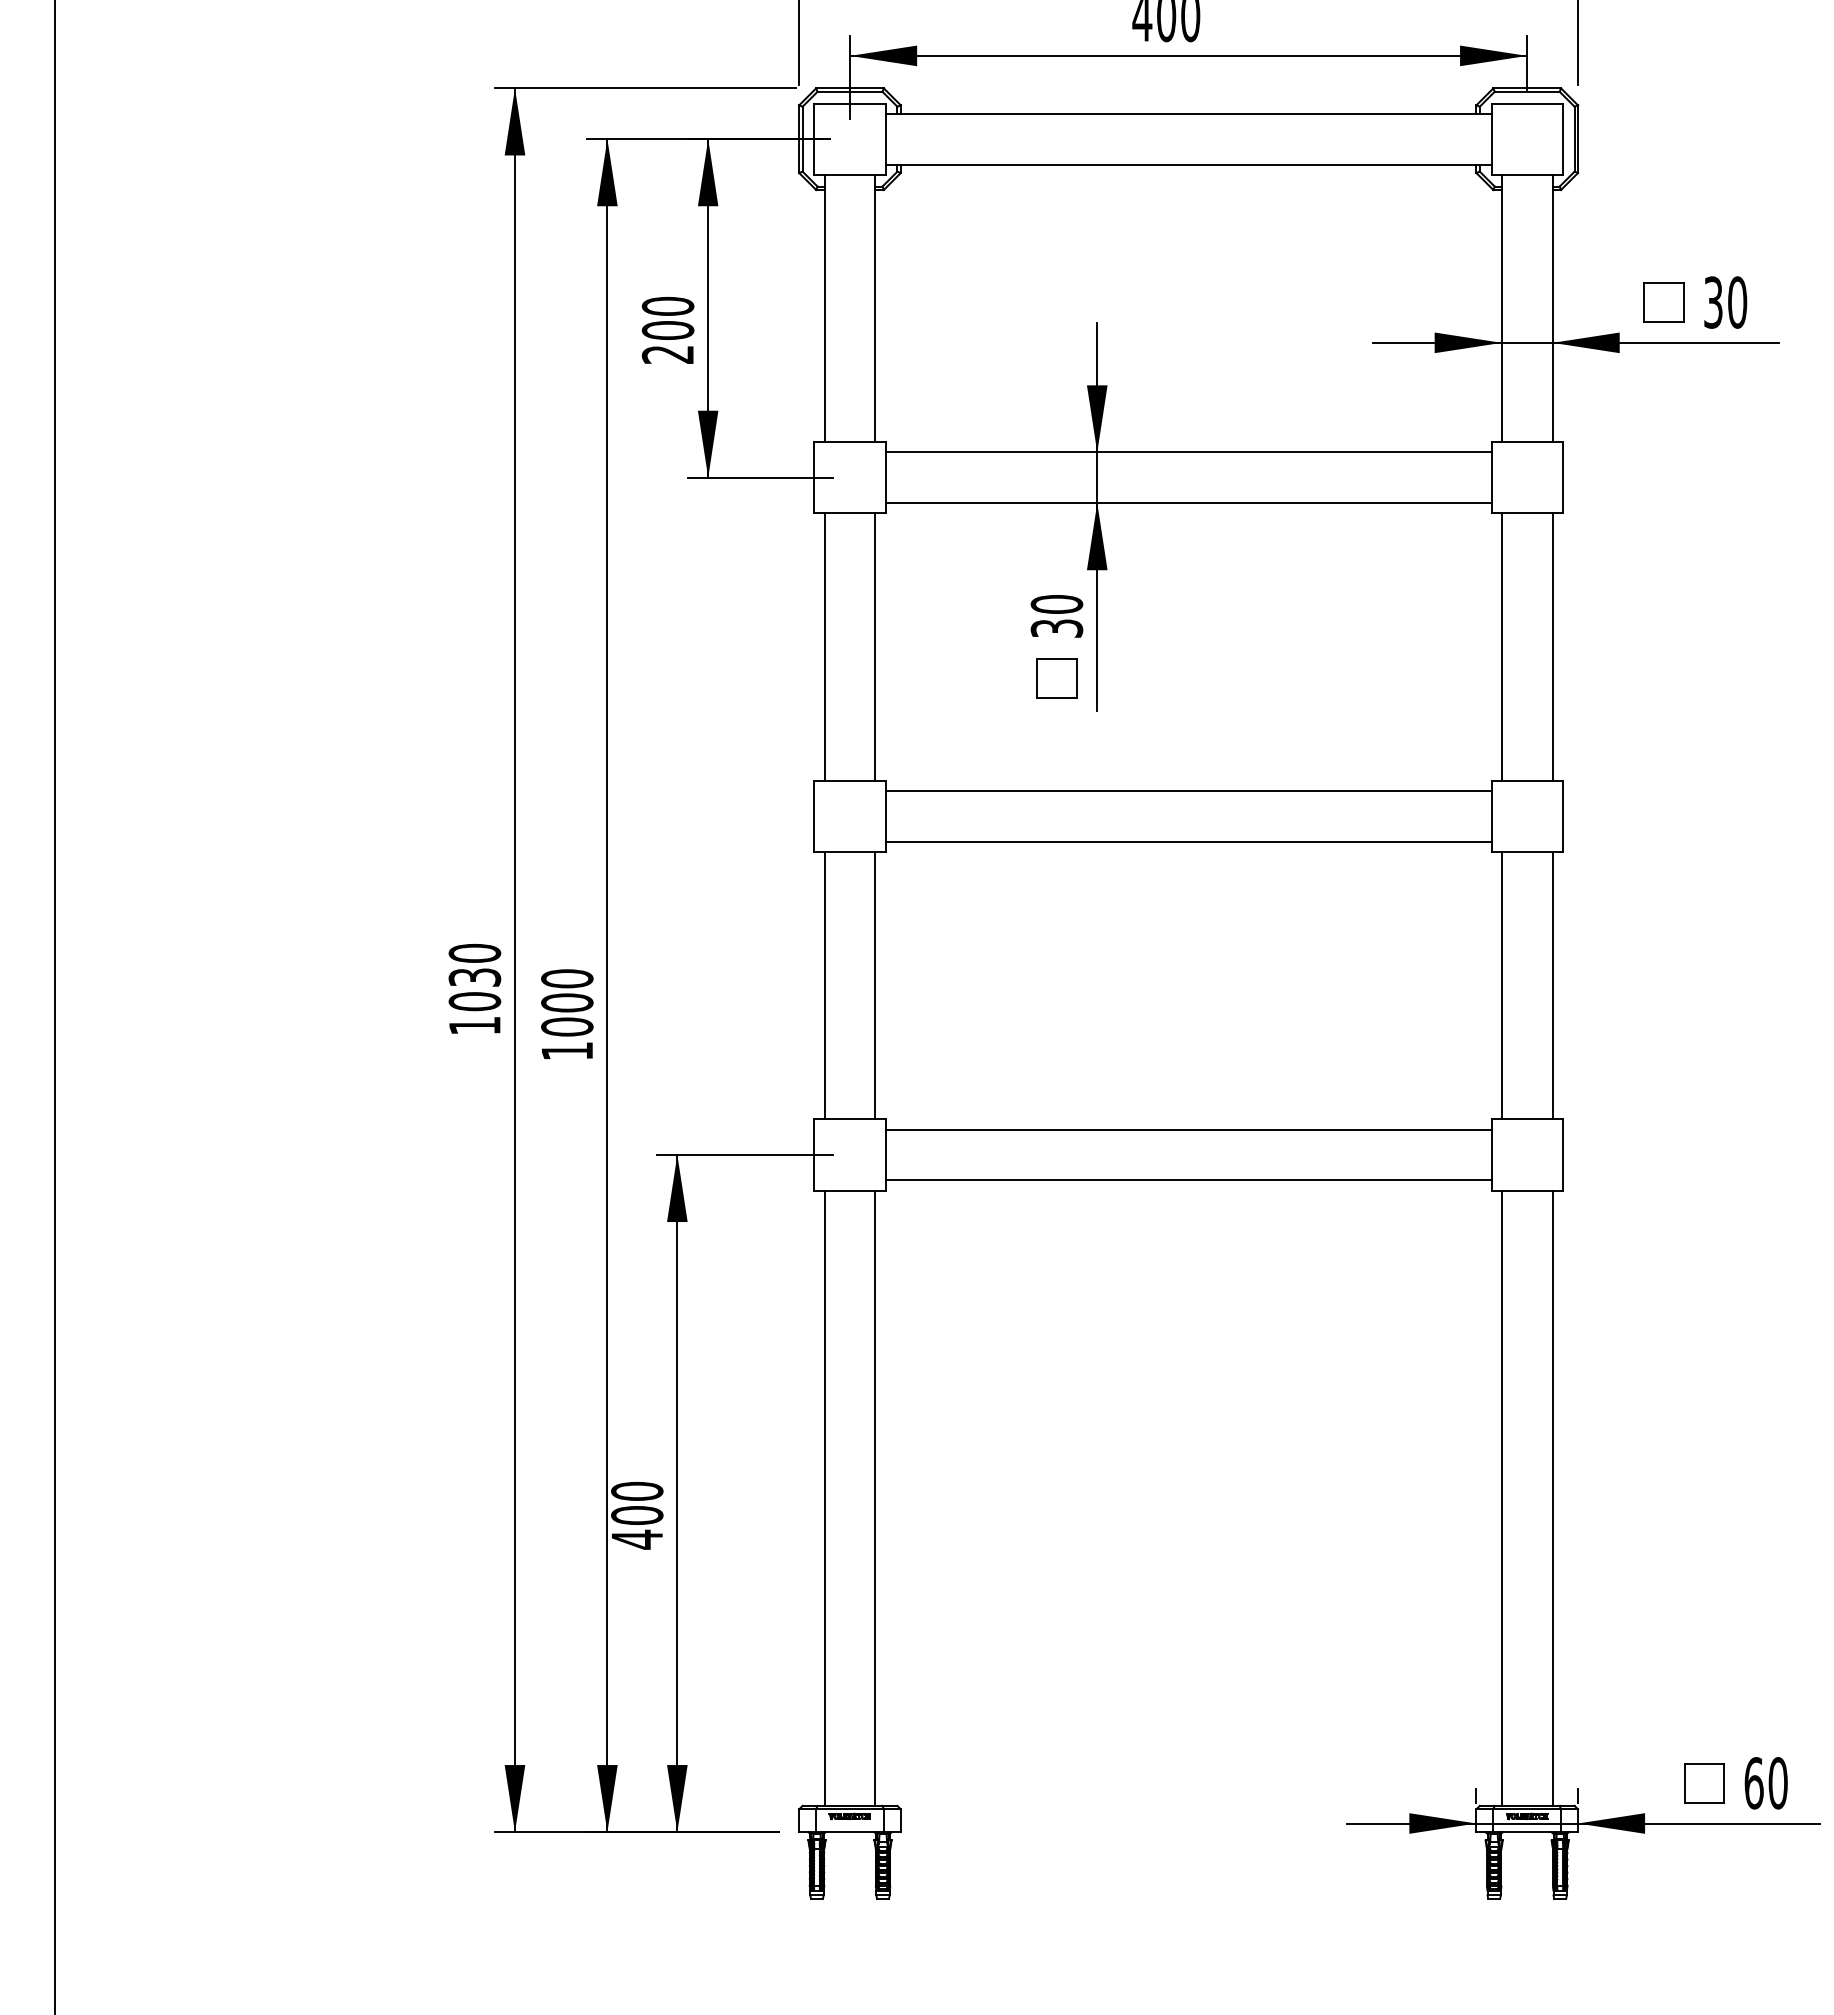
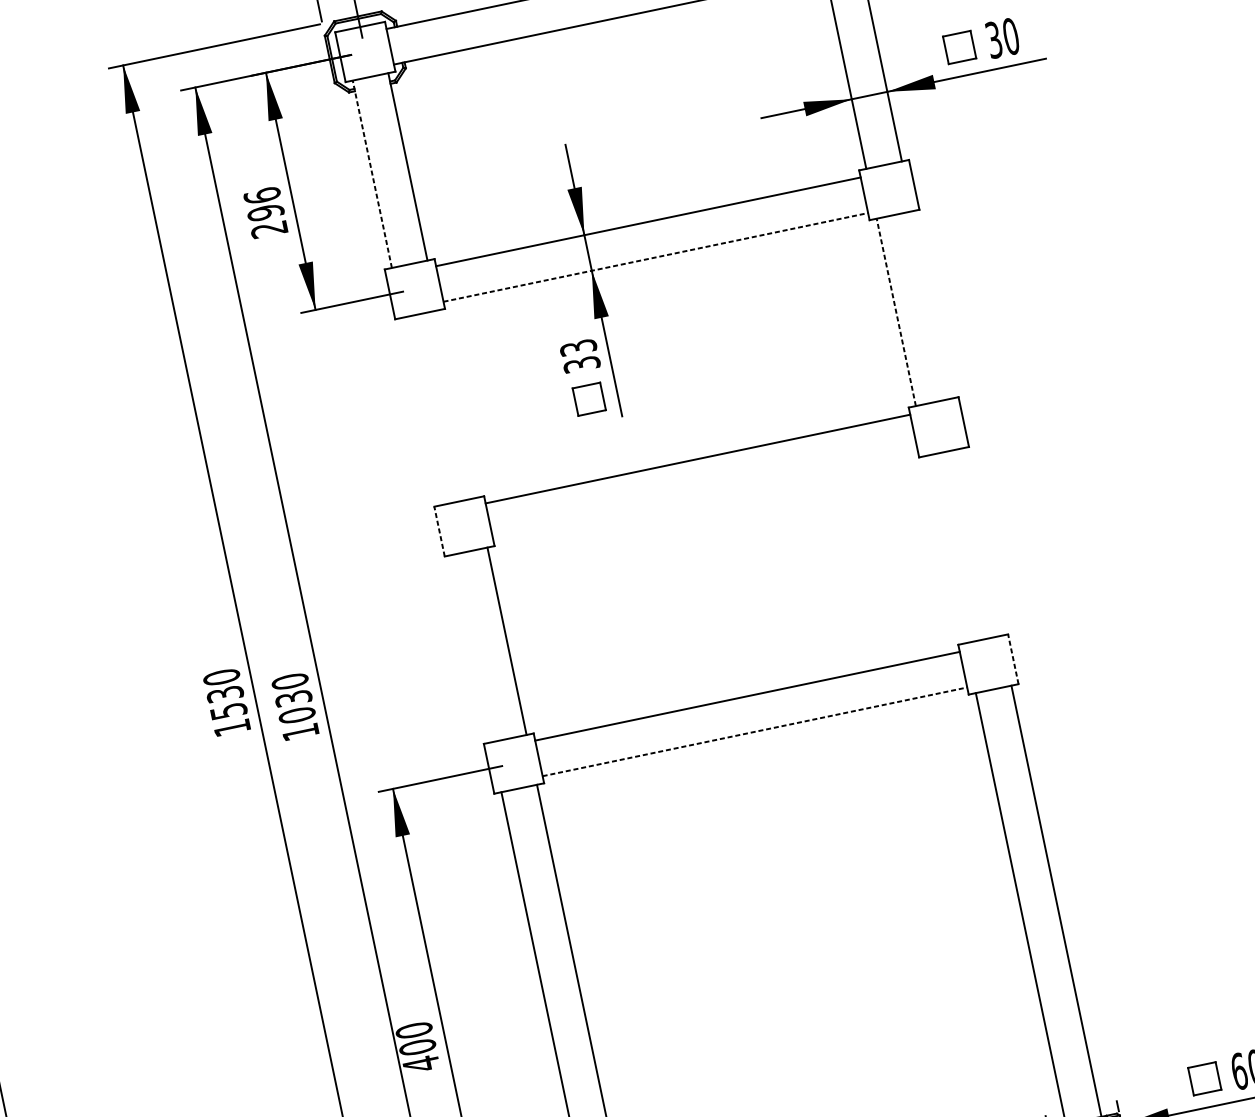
line: (824, 308) -> (372, 174), solid -> dashed
text: (667, 318) -> (263, 204), 200 -> 296
line: (1189, 503) -> (656, 257), solid -> dashed
text: (1056, 604) -> (578, 347), 30 -> 33
line: (824, 646) -> (421, 411), removed
line: (875, 646) -> (457, 403), removed
line: (1552, 646) -> (931, 304), removed
line: (1501, 647) -> (896, 312), solid -> dashed
line: (814, 816) -> (439, 531), solid -> dashed
line: (1188, 841) -> (705, 494), removed
line: (824, 985) -> (471, 648), removed
line: (1501, 985) -> (945, 549), removed
line: (1552, 985) -> (981, 542), removed
text: (474, 1001) -> (228, 711), 1030 -> 1530
text: (567, 1002) -> (293, 698), 1000 -> 1030
line: (1562, 1154) -> (1013, 659), solid -> dashed
line: (1189, 1180) -> (755, 731), solid -> dashed

